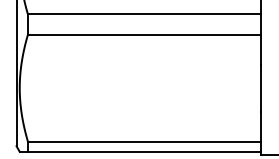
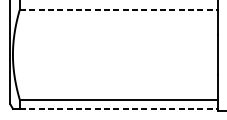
line: (144, 34) -> (118, 9), solid -> dashed
line: (144, 151) -> (118, 108), solid -> dashed

